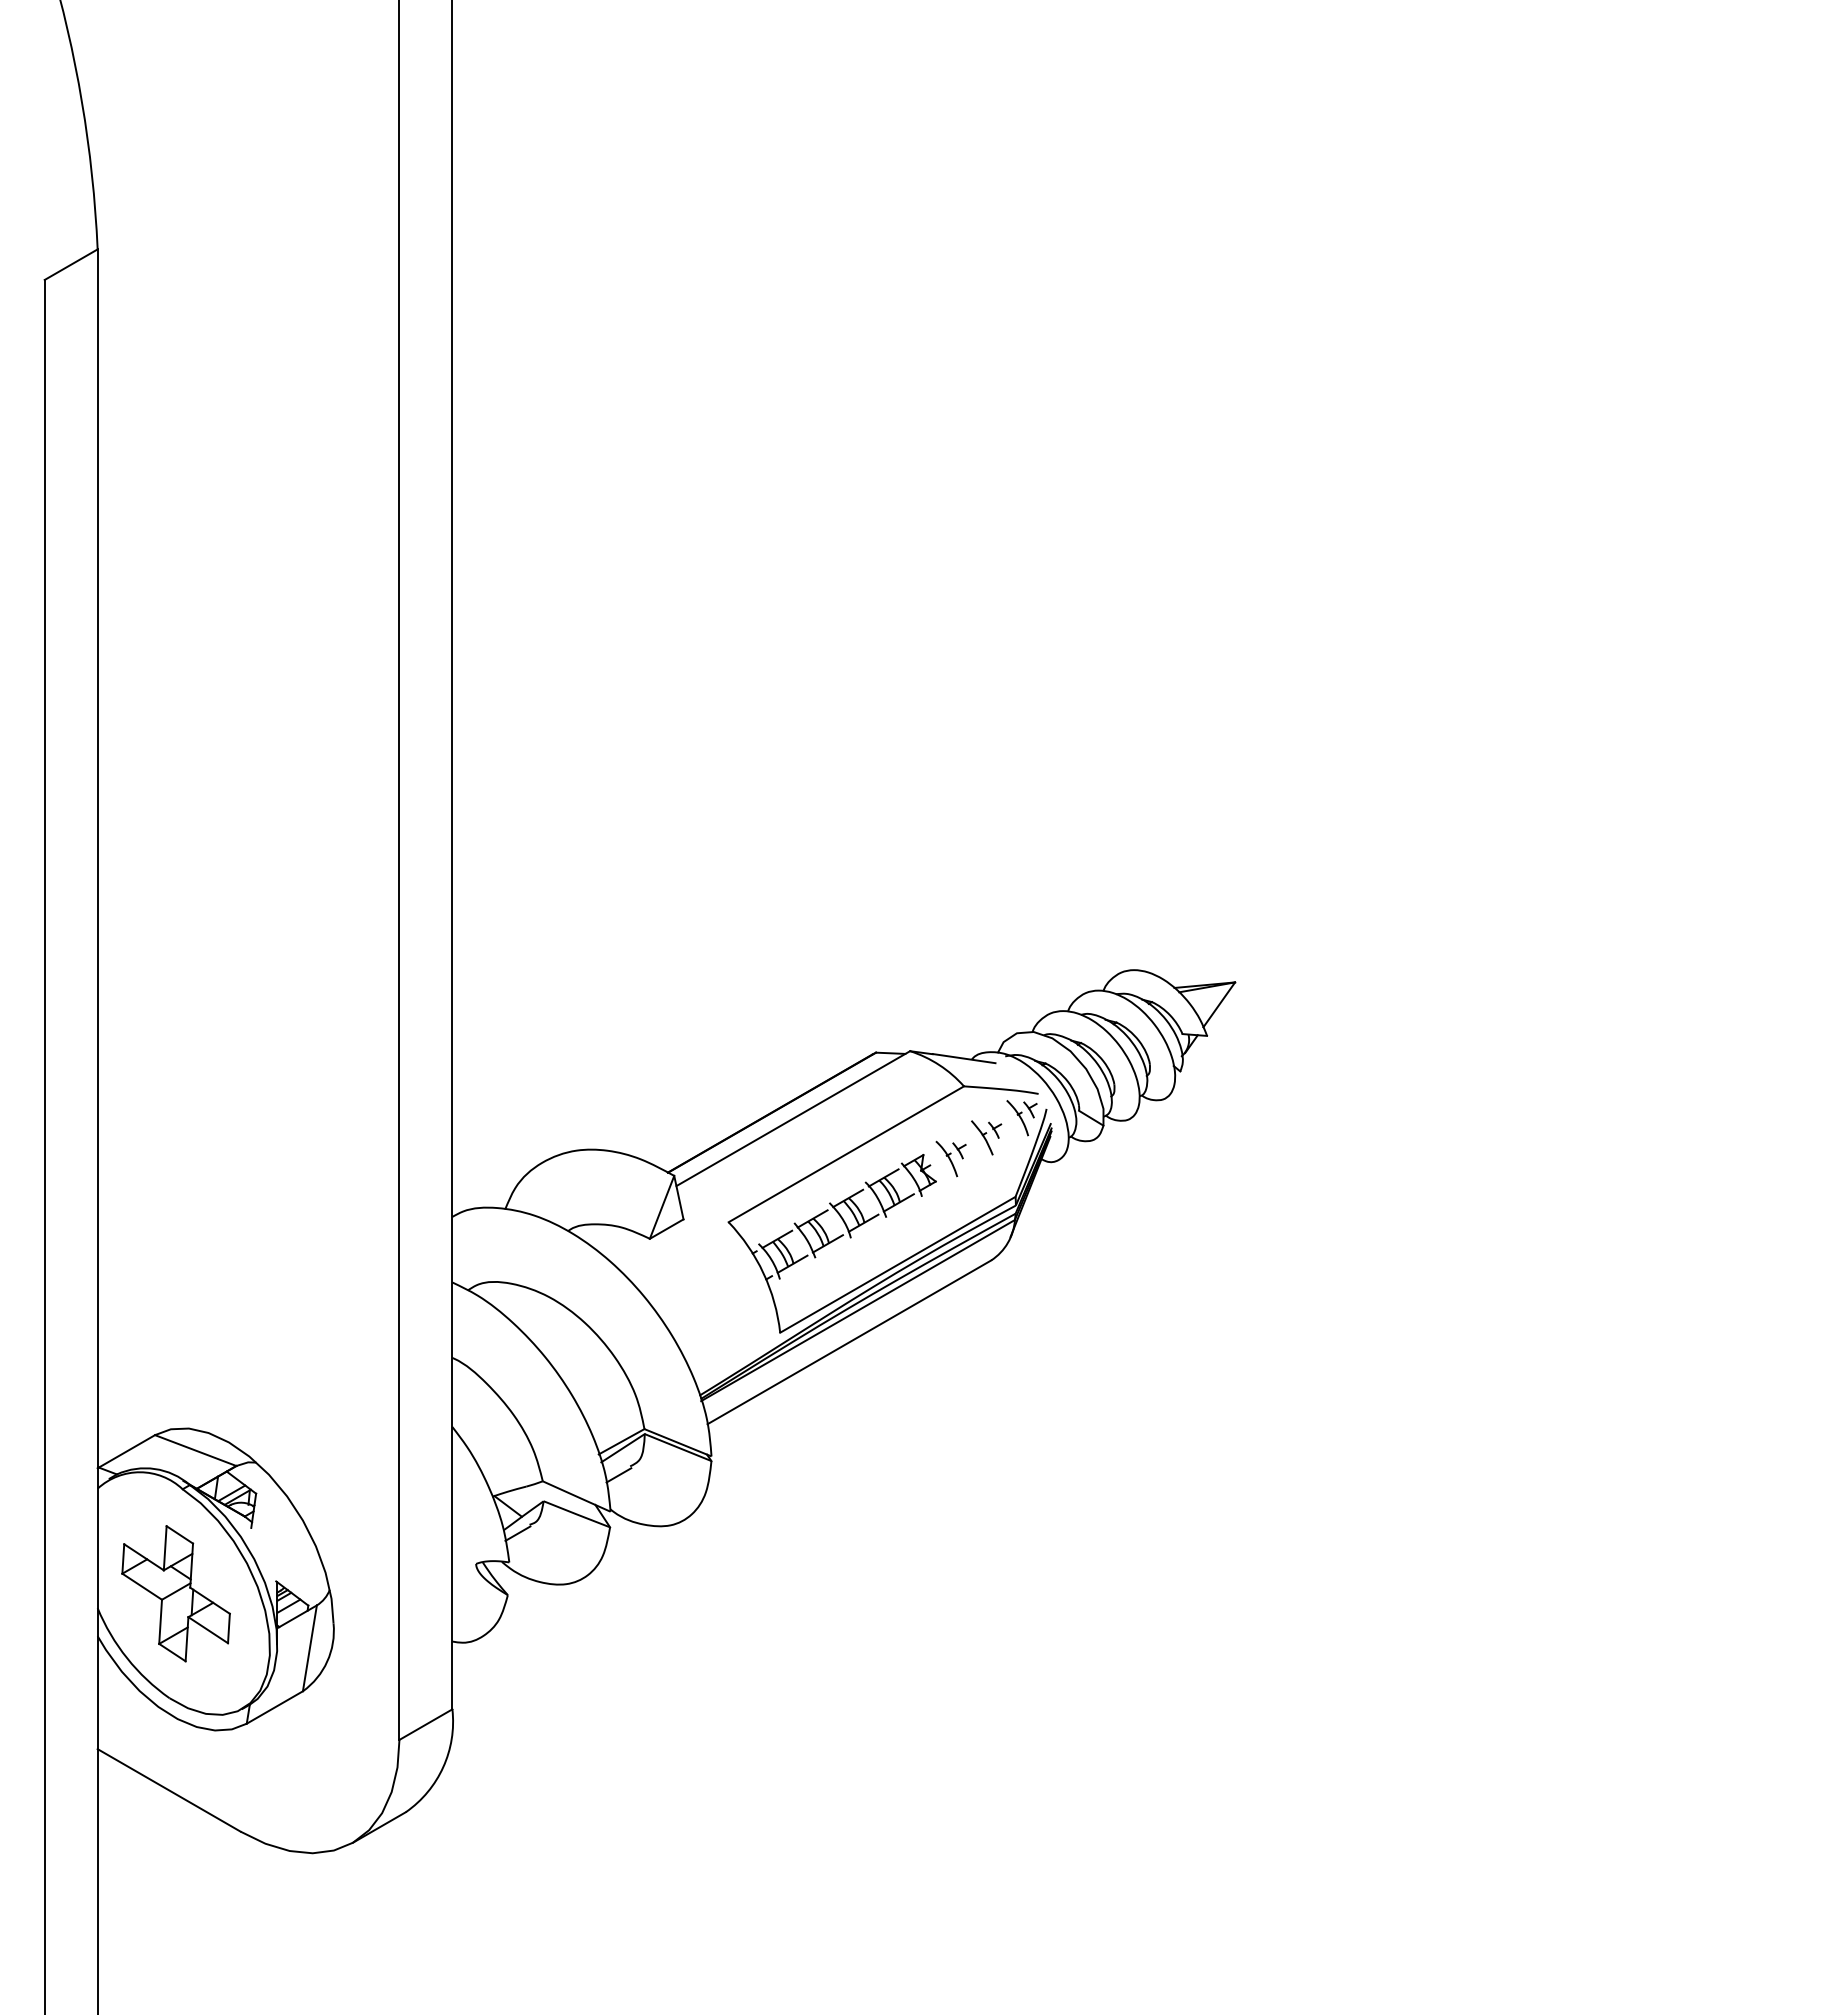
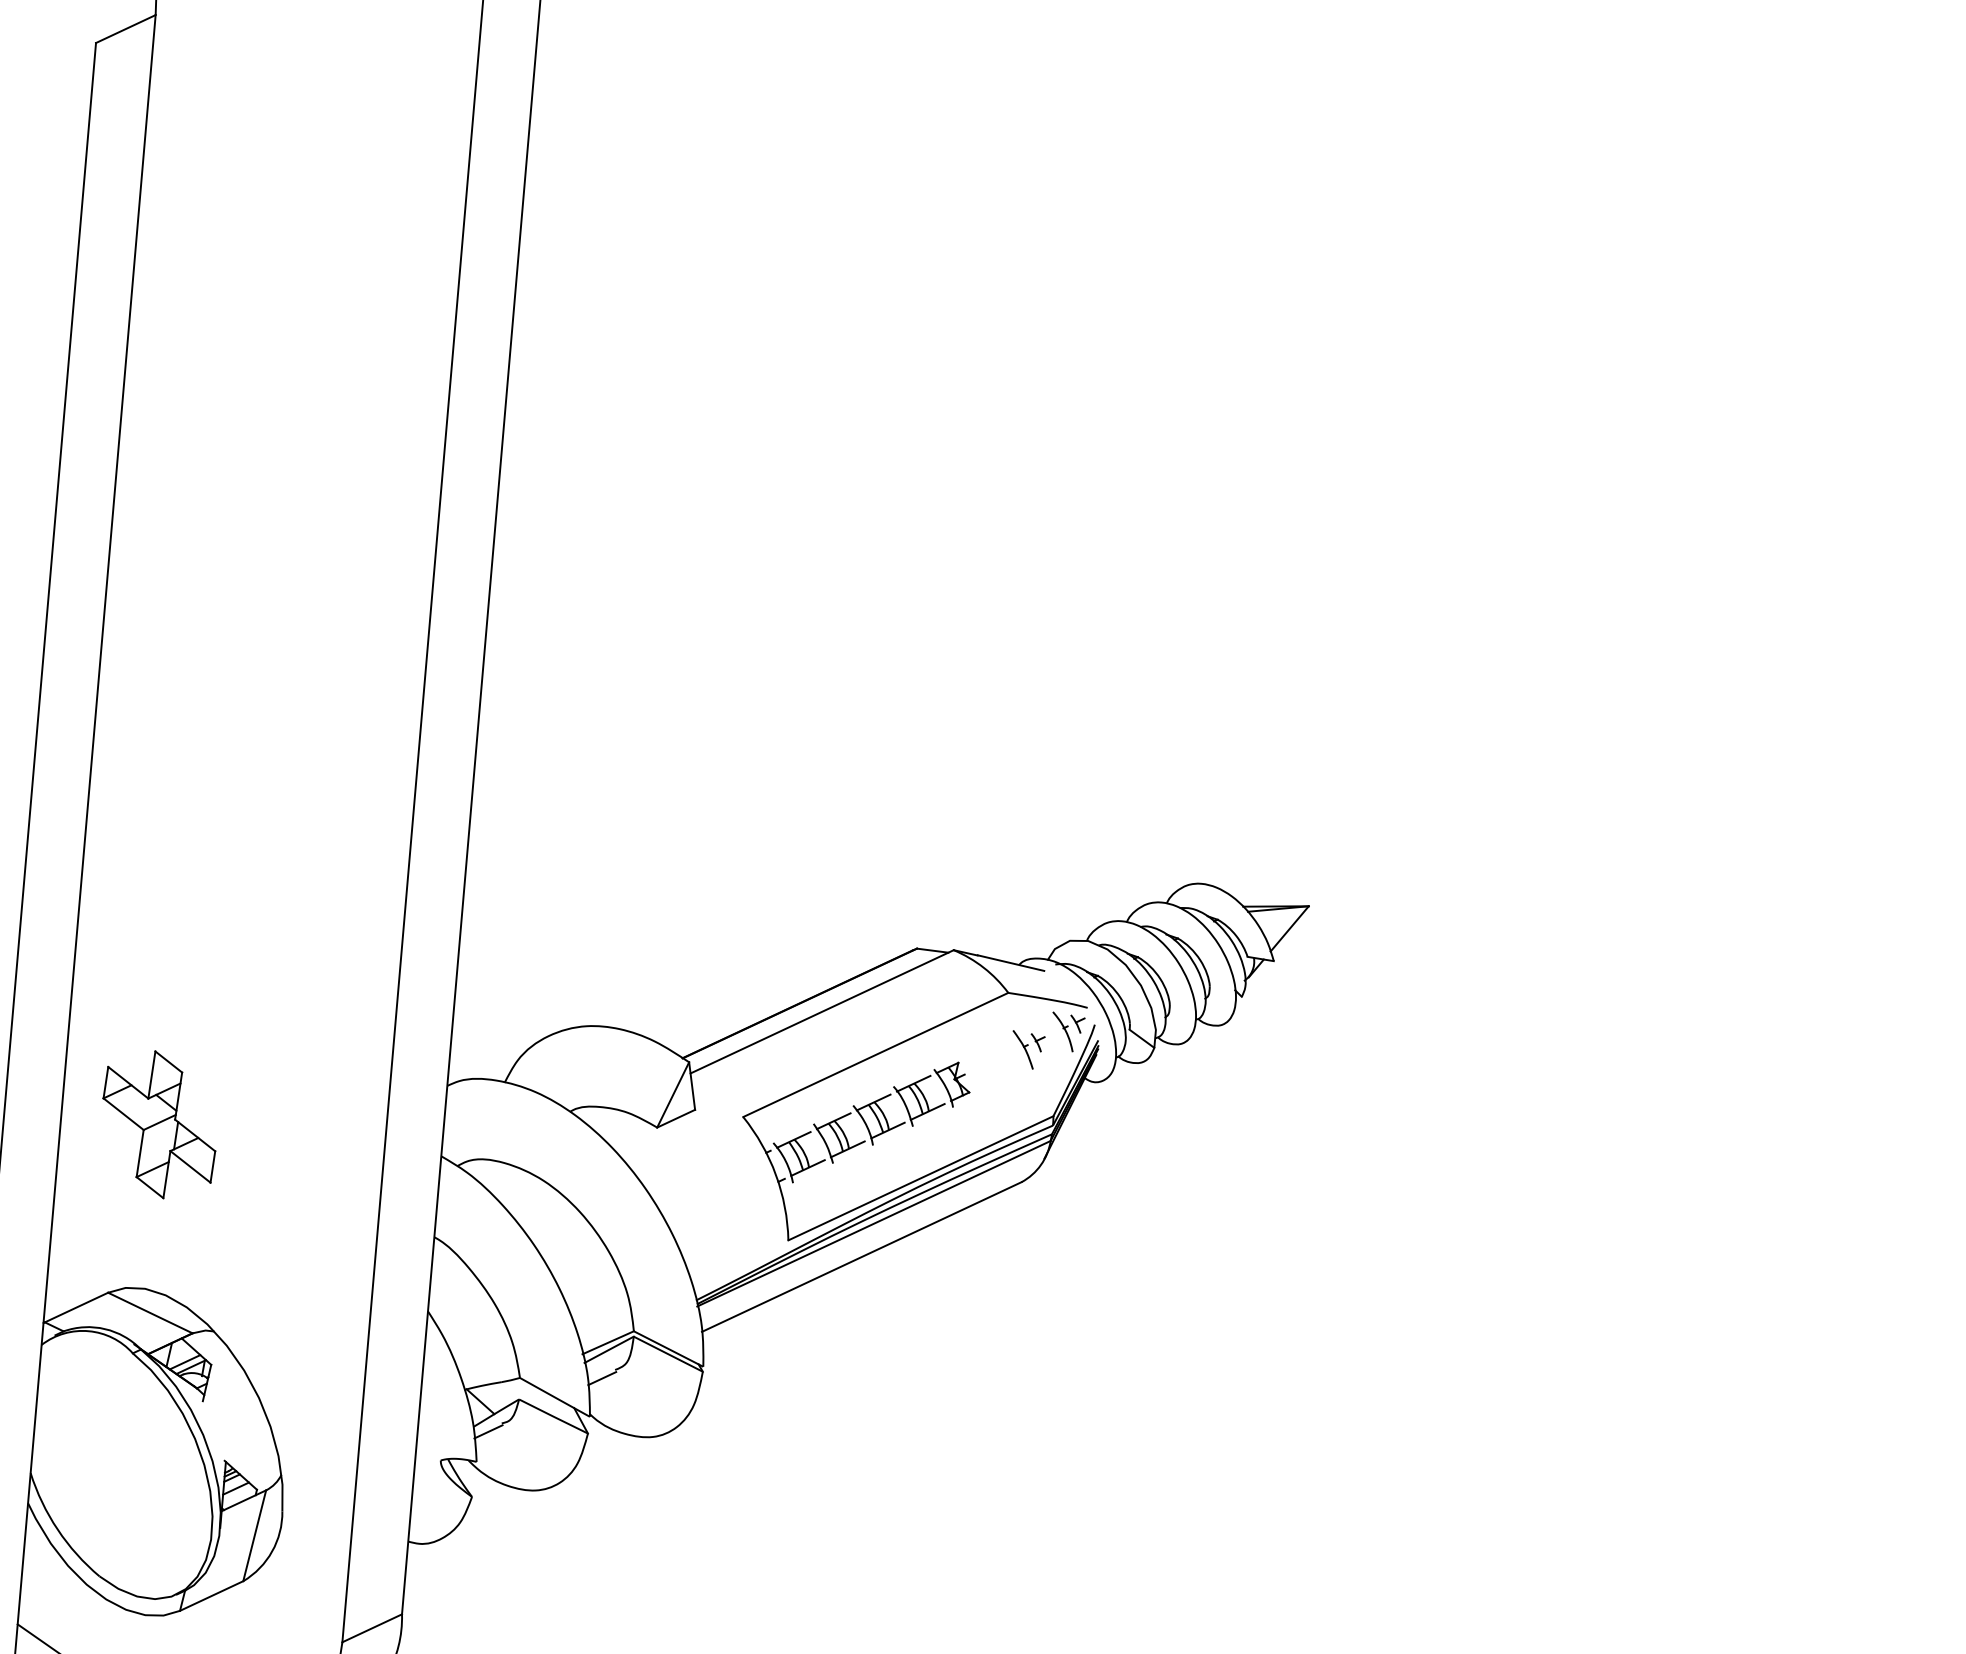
part: (950, 1158) -> (987, 1069), removed
part: (175, 1593) -> (158, 1124), moved

